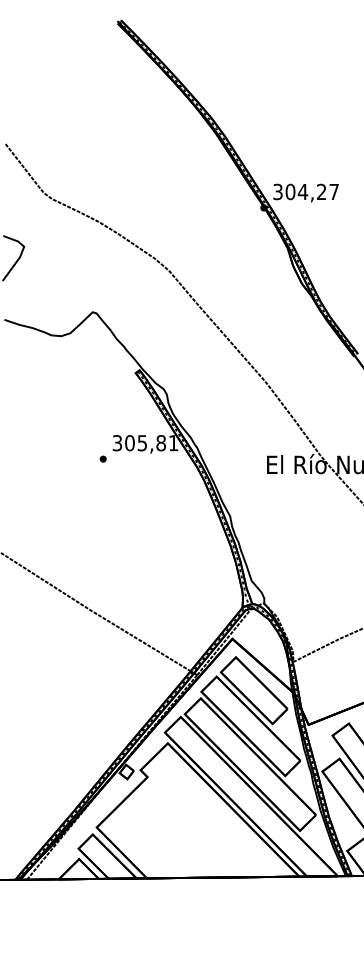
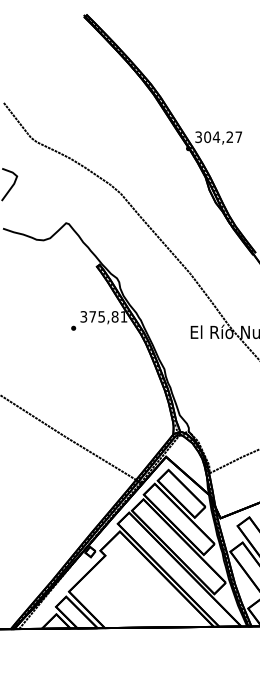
text: (129, 442) -> (92, 316), 305,81 -> 375,81

